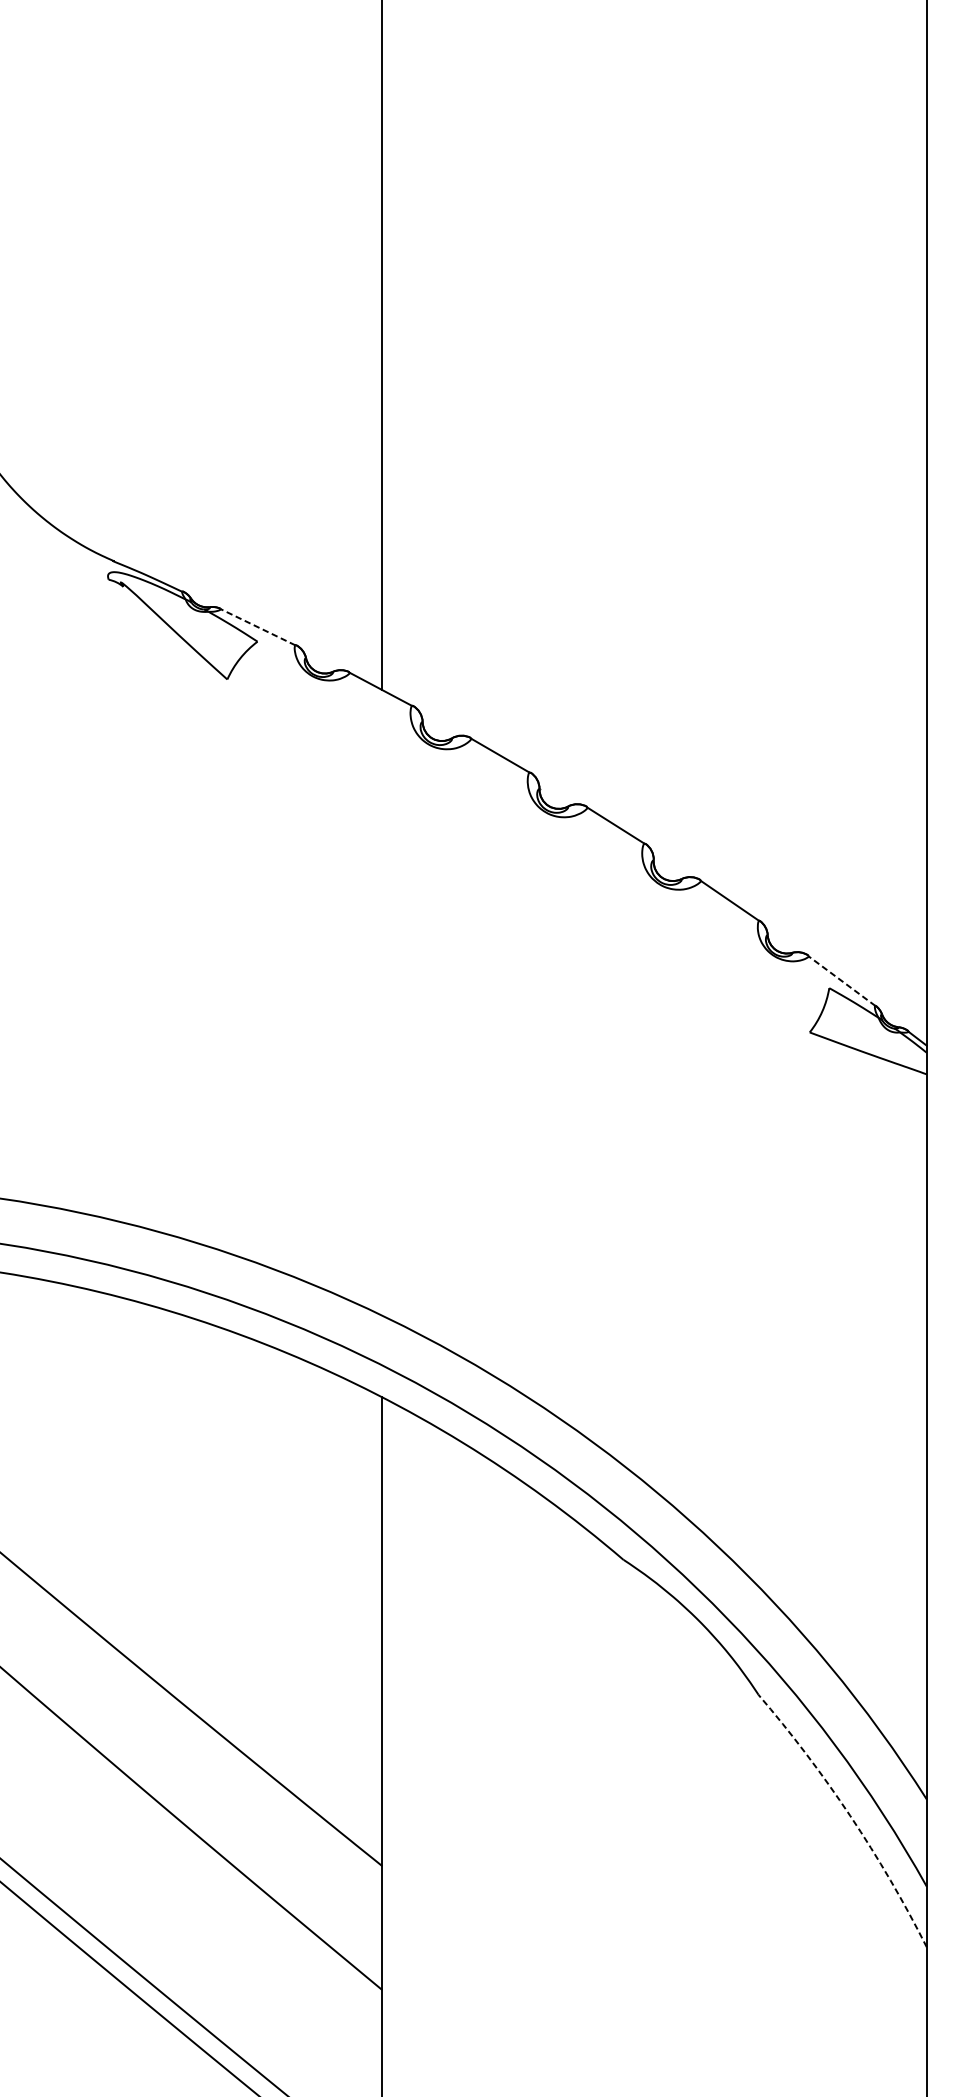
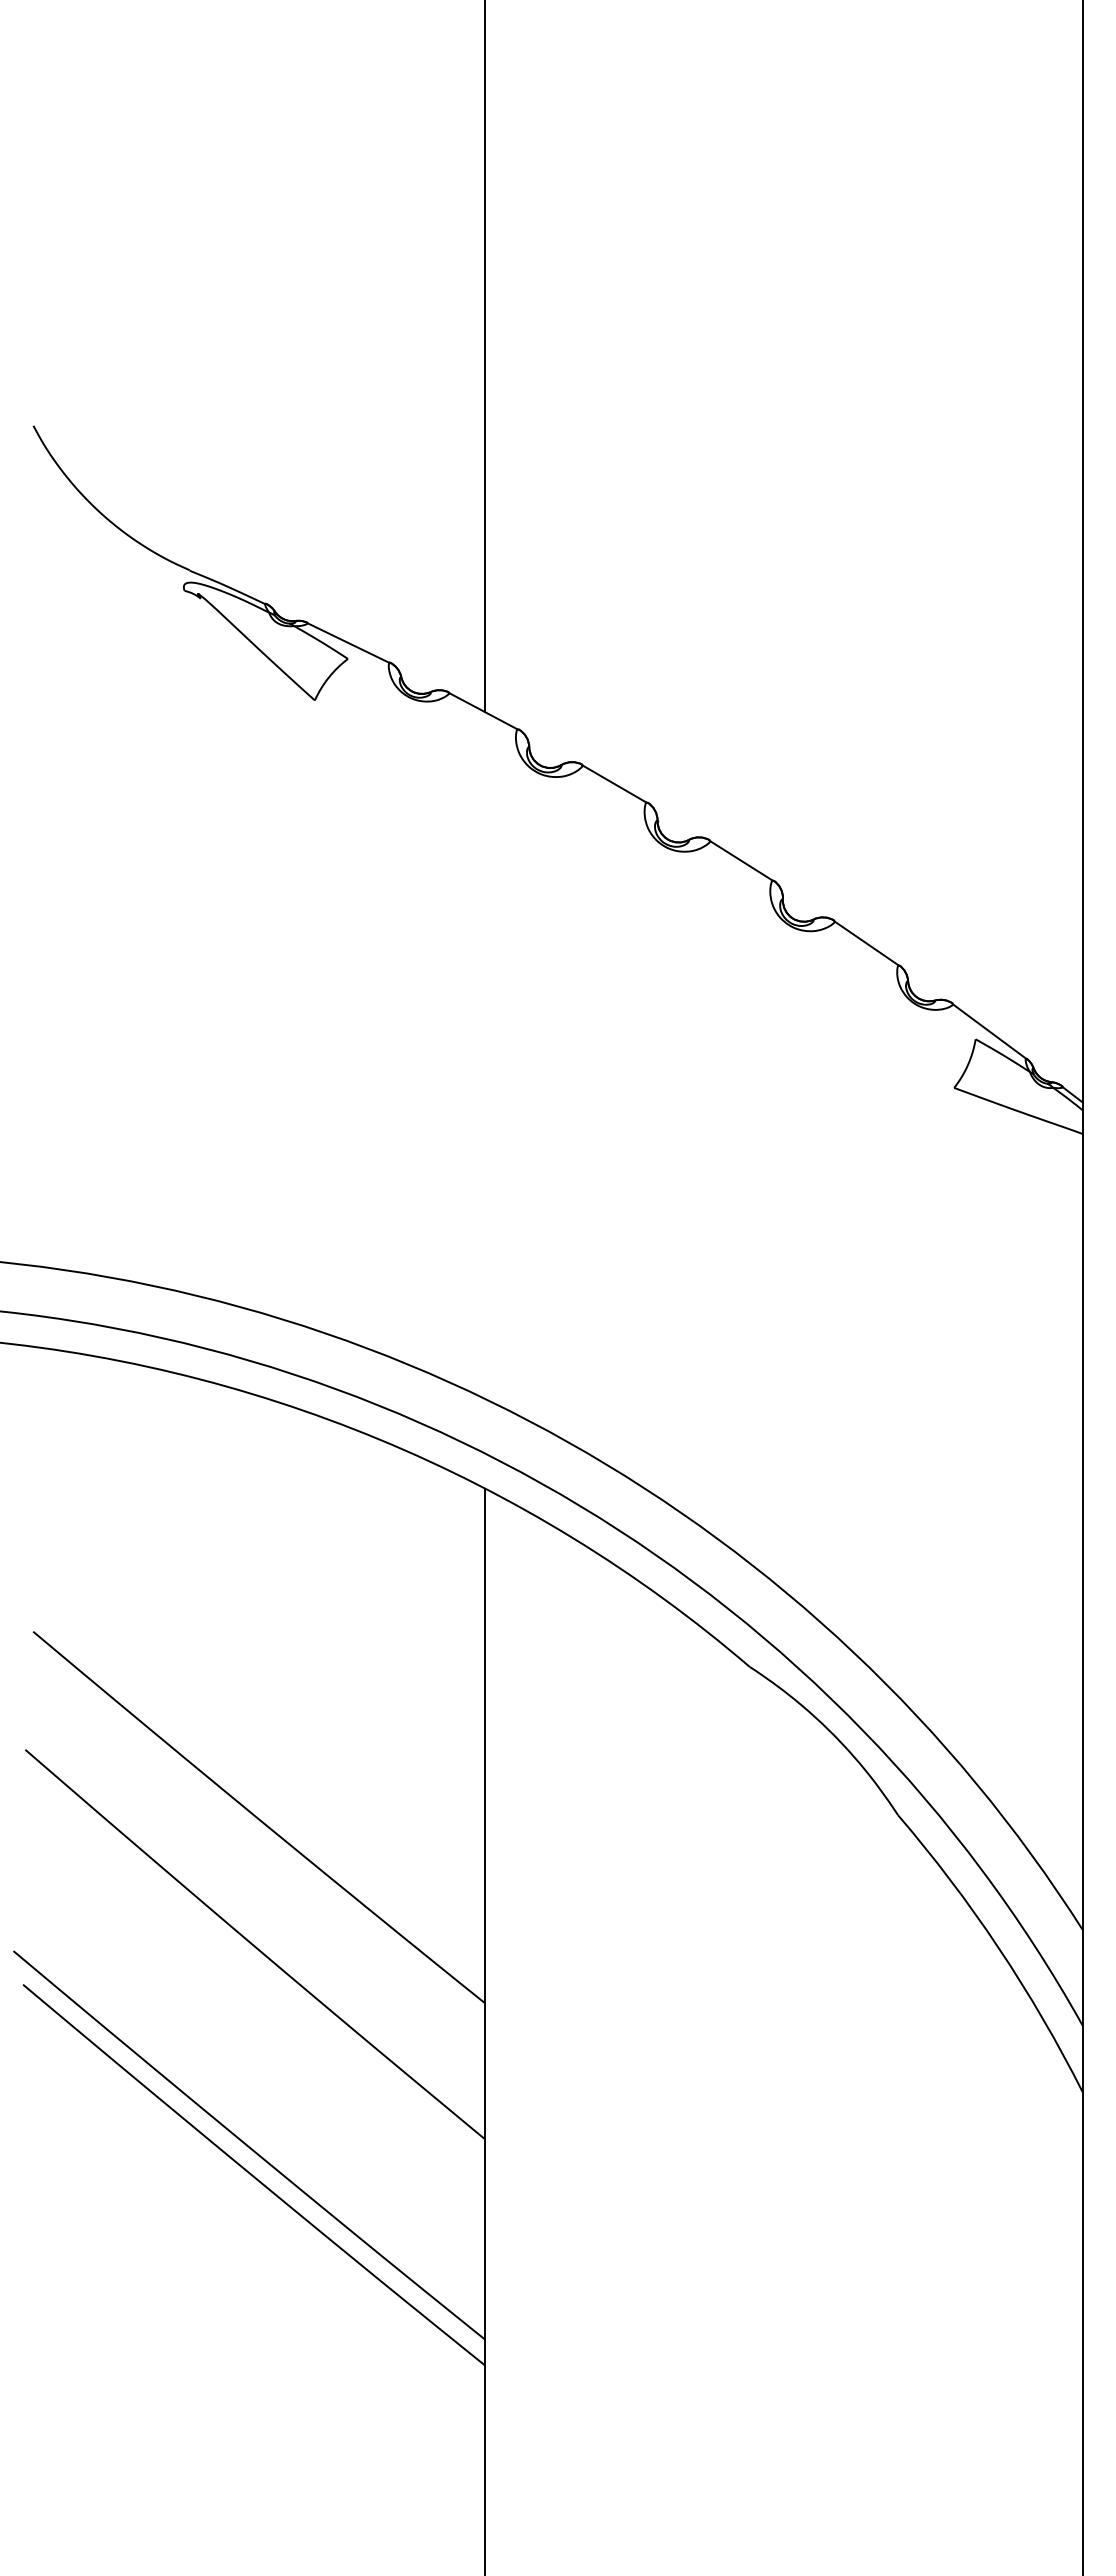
line: (258, 627) -> (348, 643), dashed -> solid
line: (841, 981) -> (989, 1031), dashed -> solid
arc: (850, 1816) -> (998, 1948), dashed -> solid

